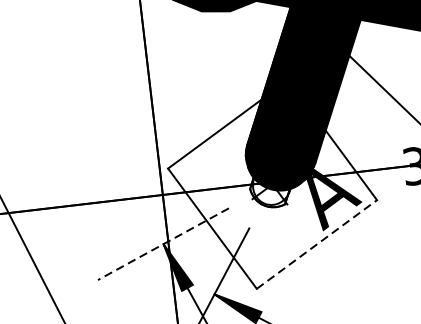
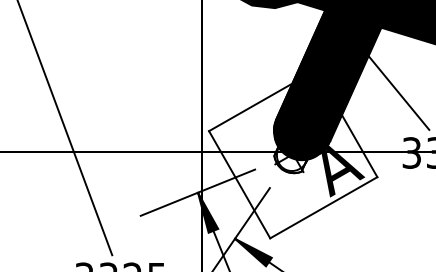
line: (162, 243) -> (197, 192), dashed -> solid
line: (316, 244) -> (323, 207), dashed -> solid

